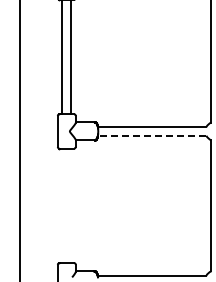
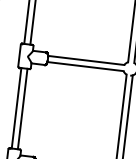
line: (151, 135) -> (85, 66), dashed -> solid
line: (62, 205) -> (16, 108), added
line: (71, 205) -> (22, 108), added

